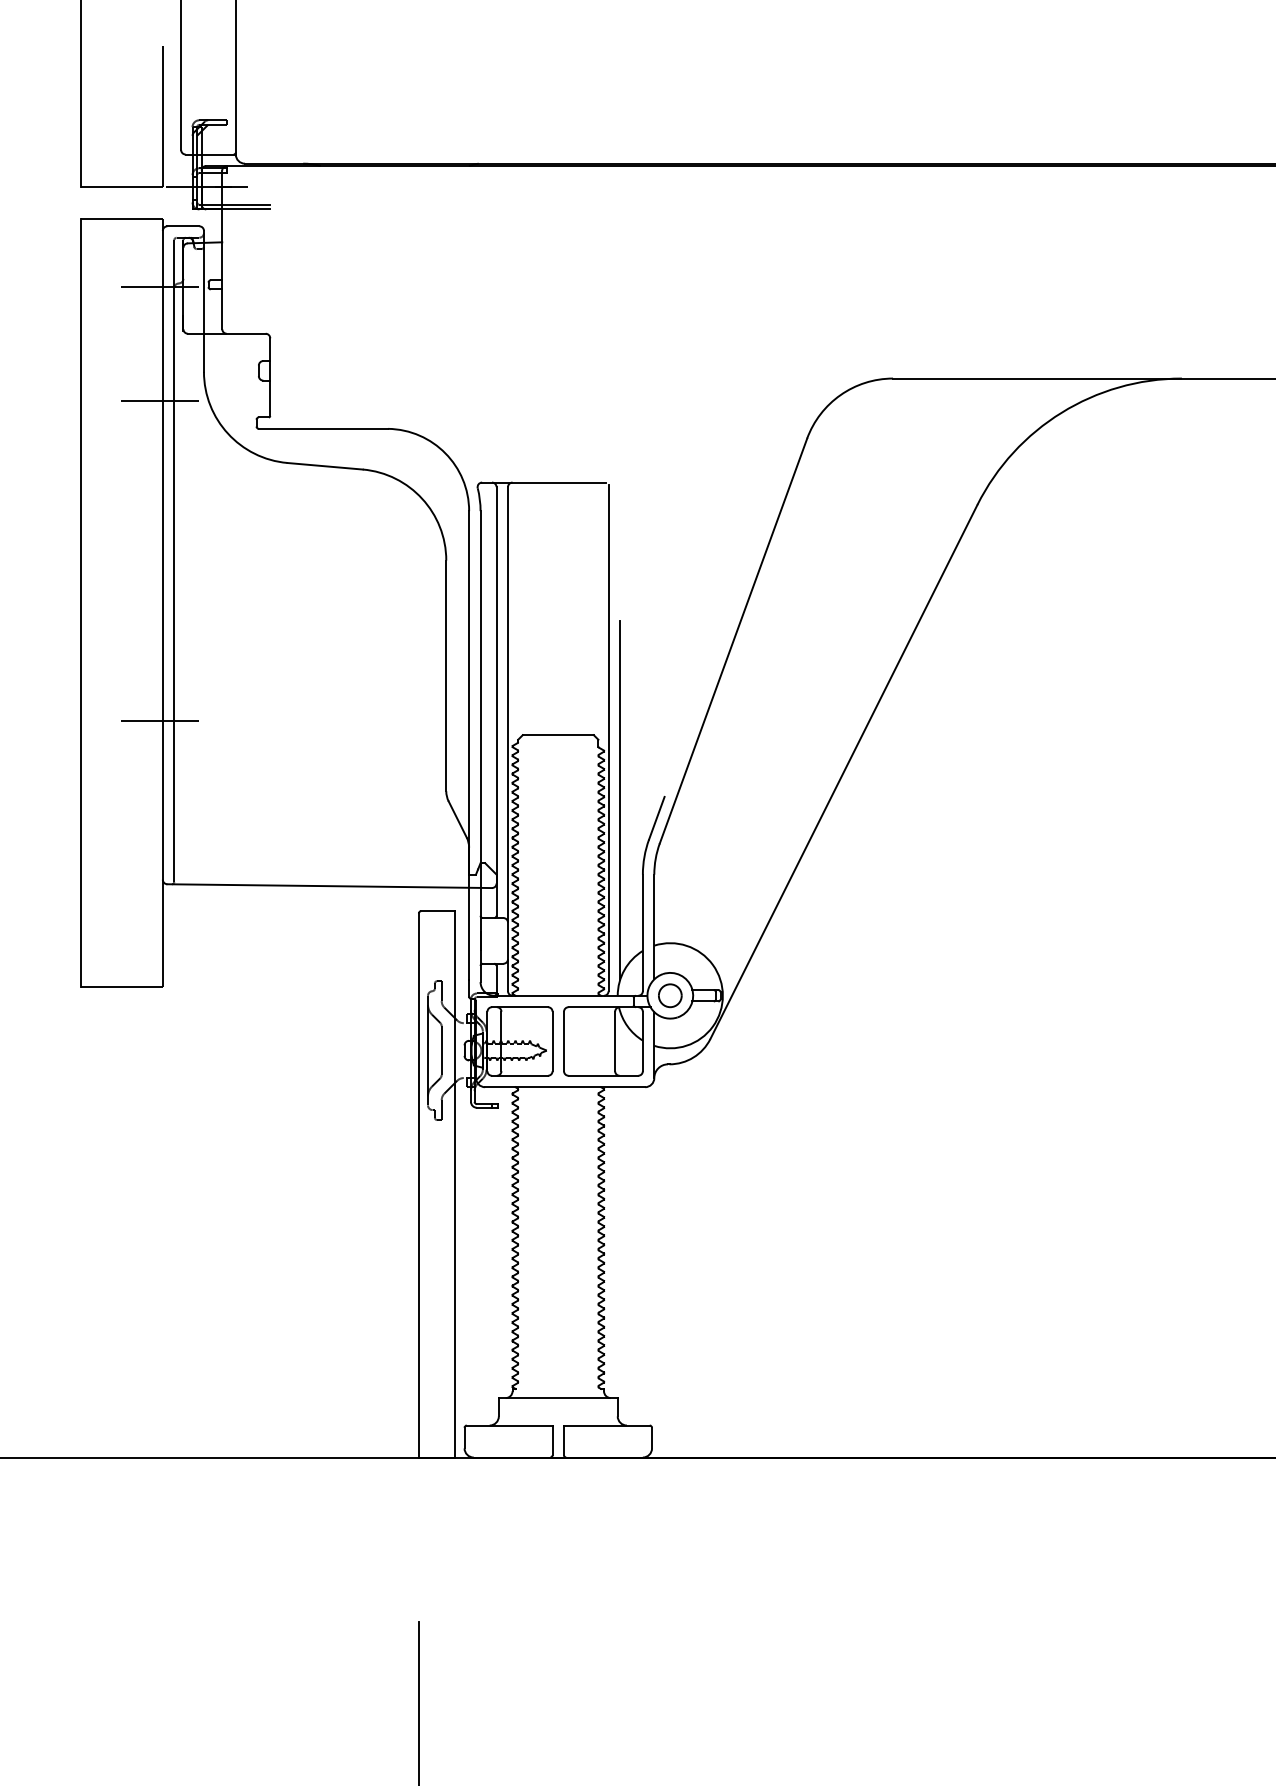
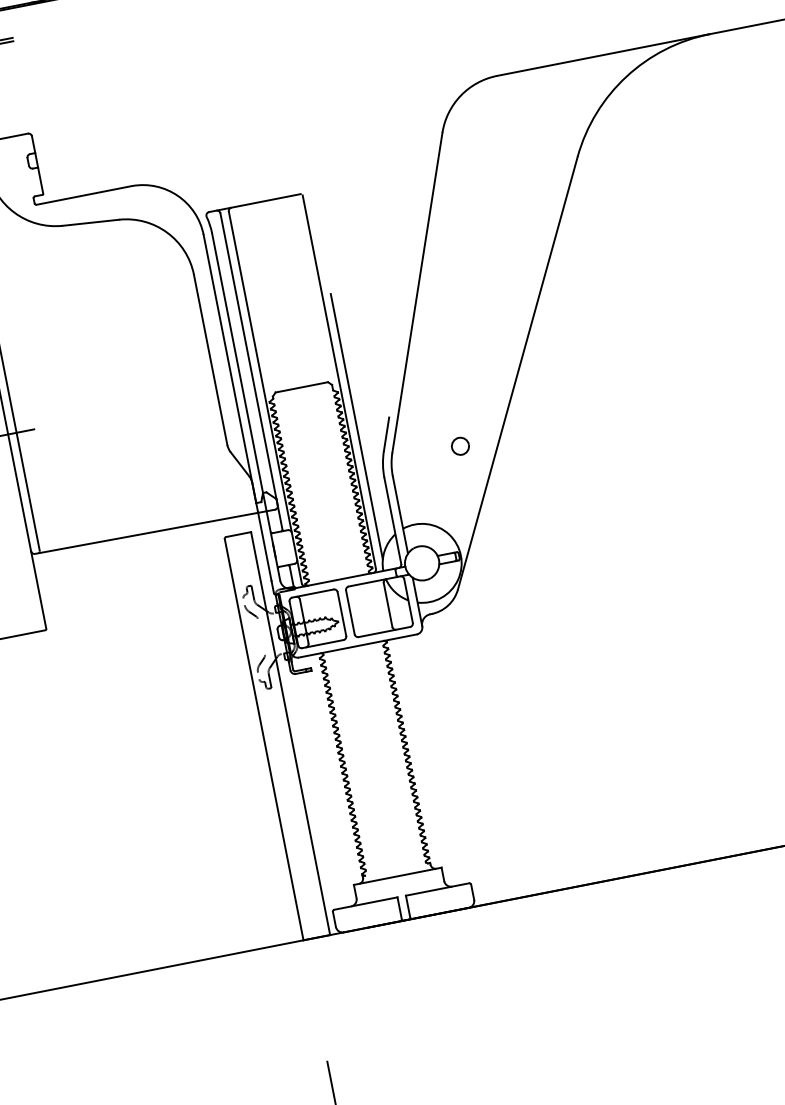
part: (670, 995) -> (460, 446), moved
line: (428, 1050) -> (251, 638), removed
line: (441, 1050) -> (261, 636), removed

